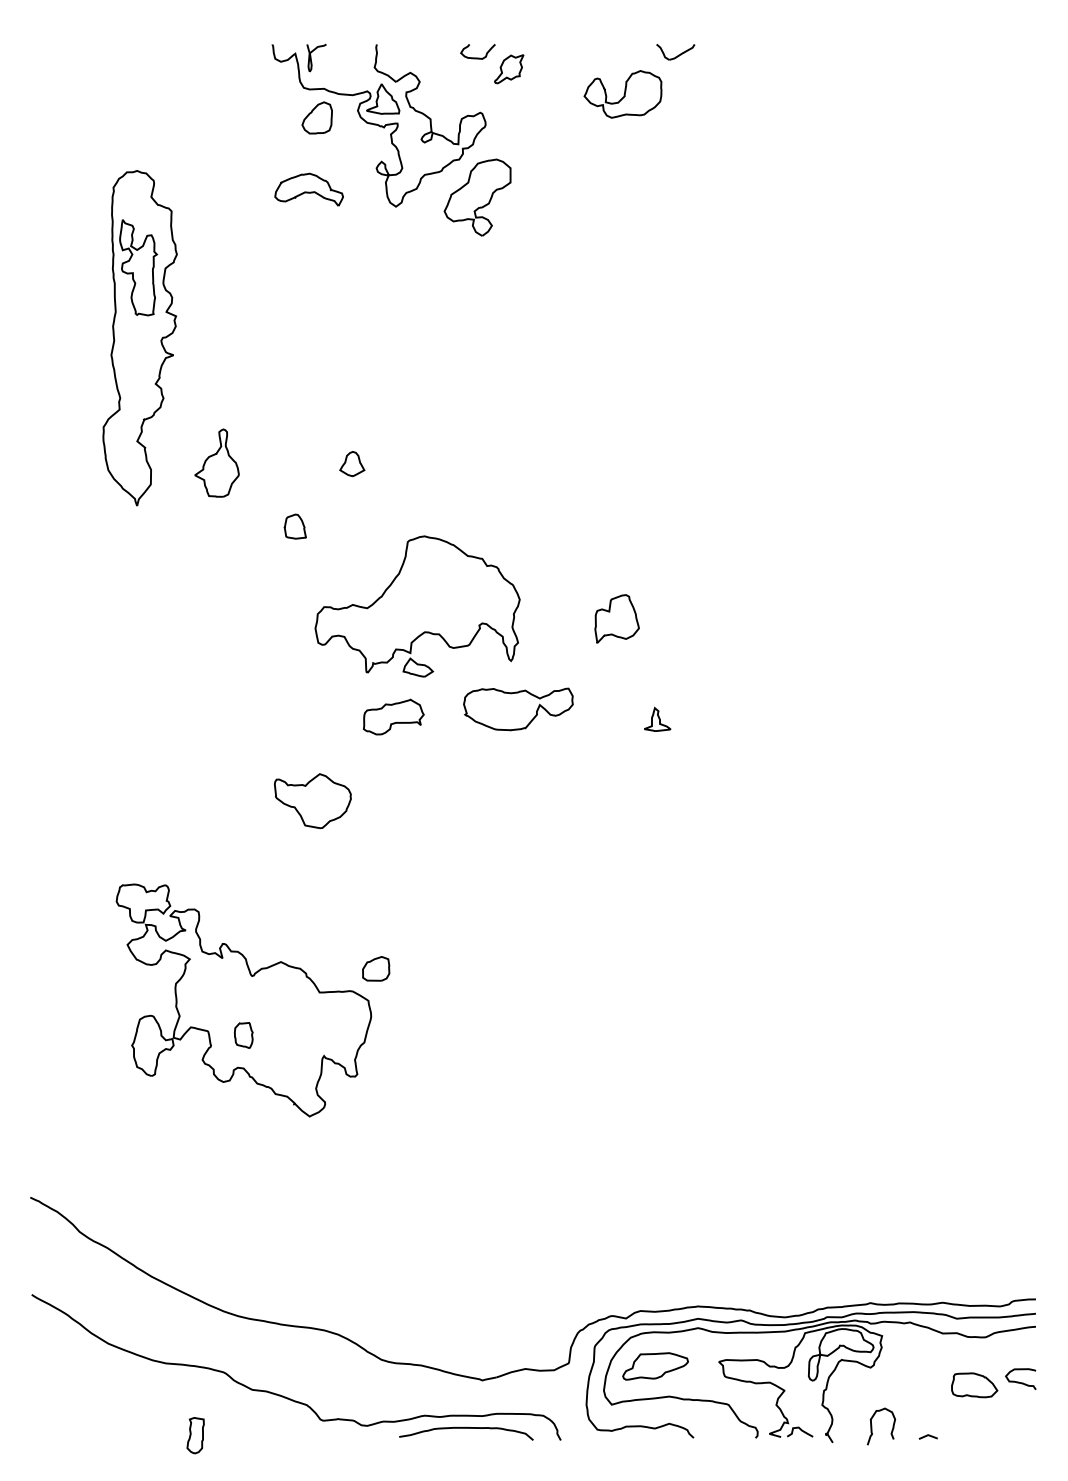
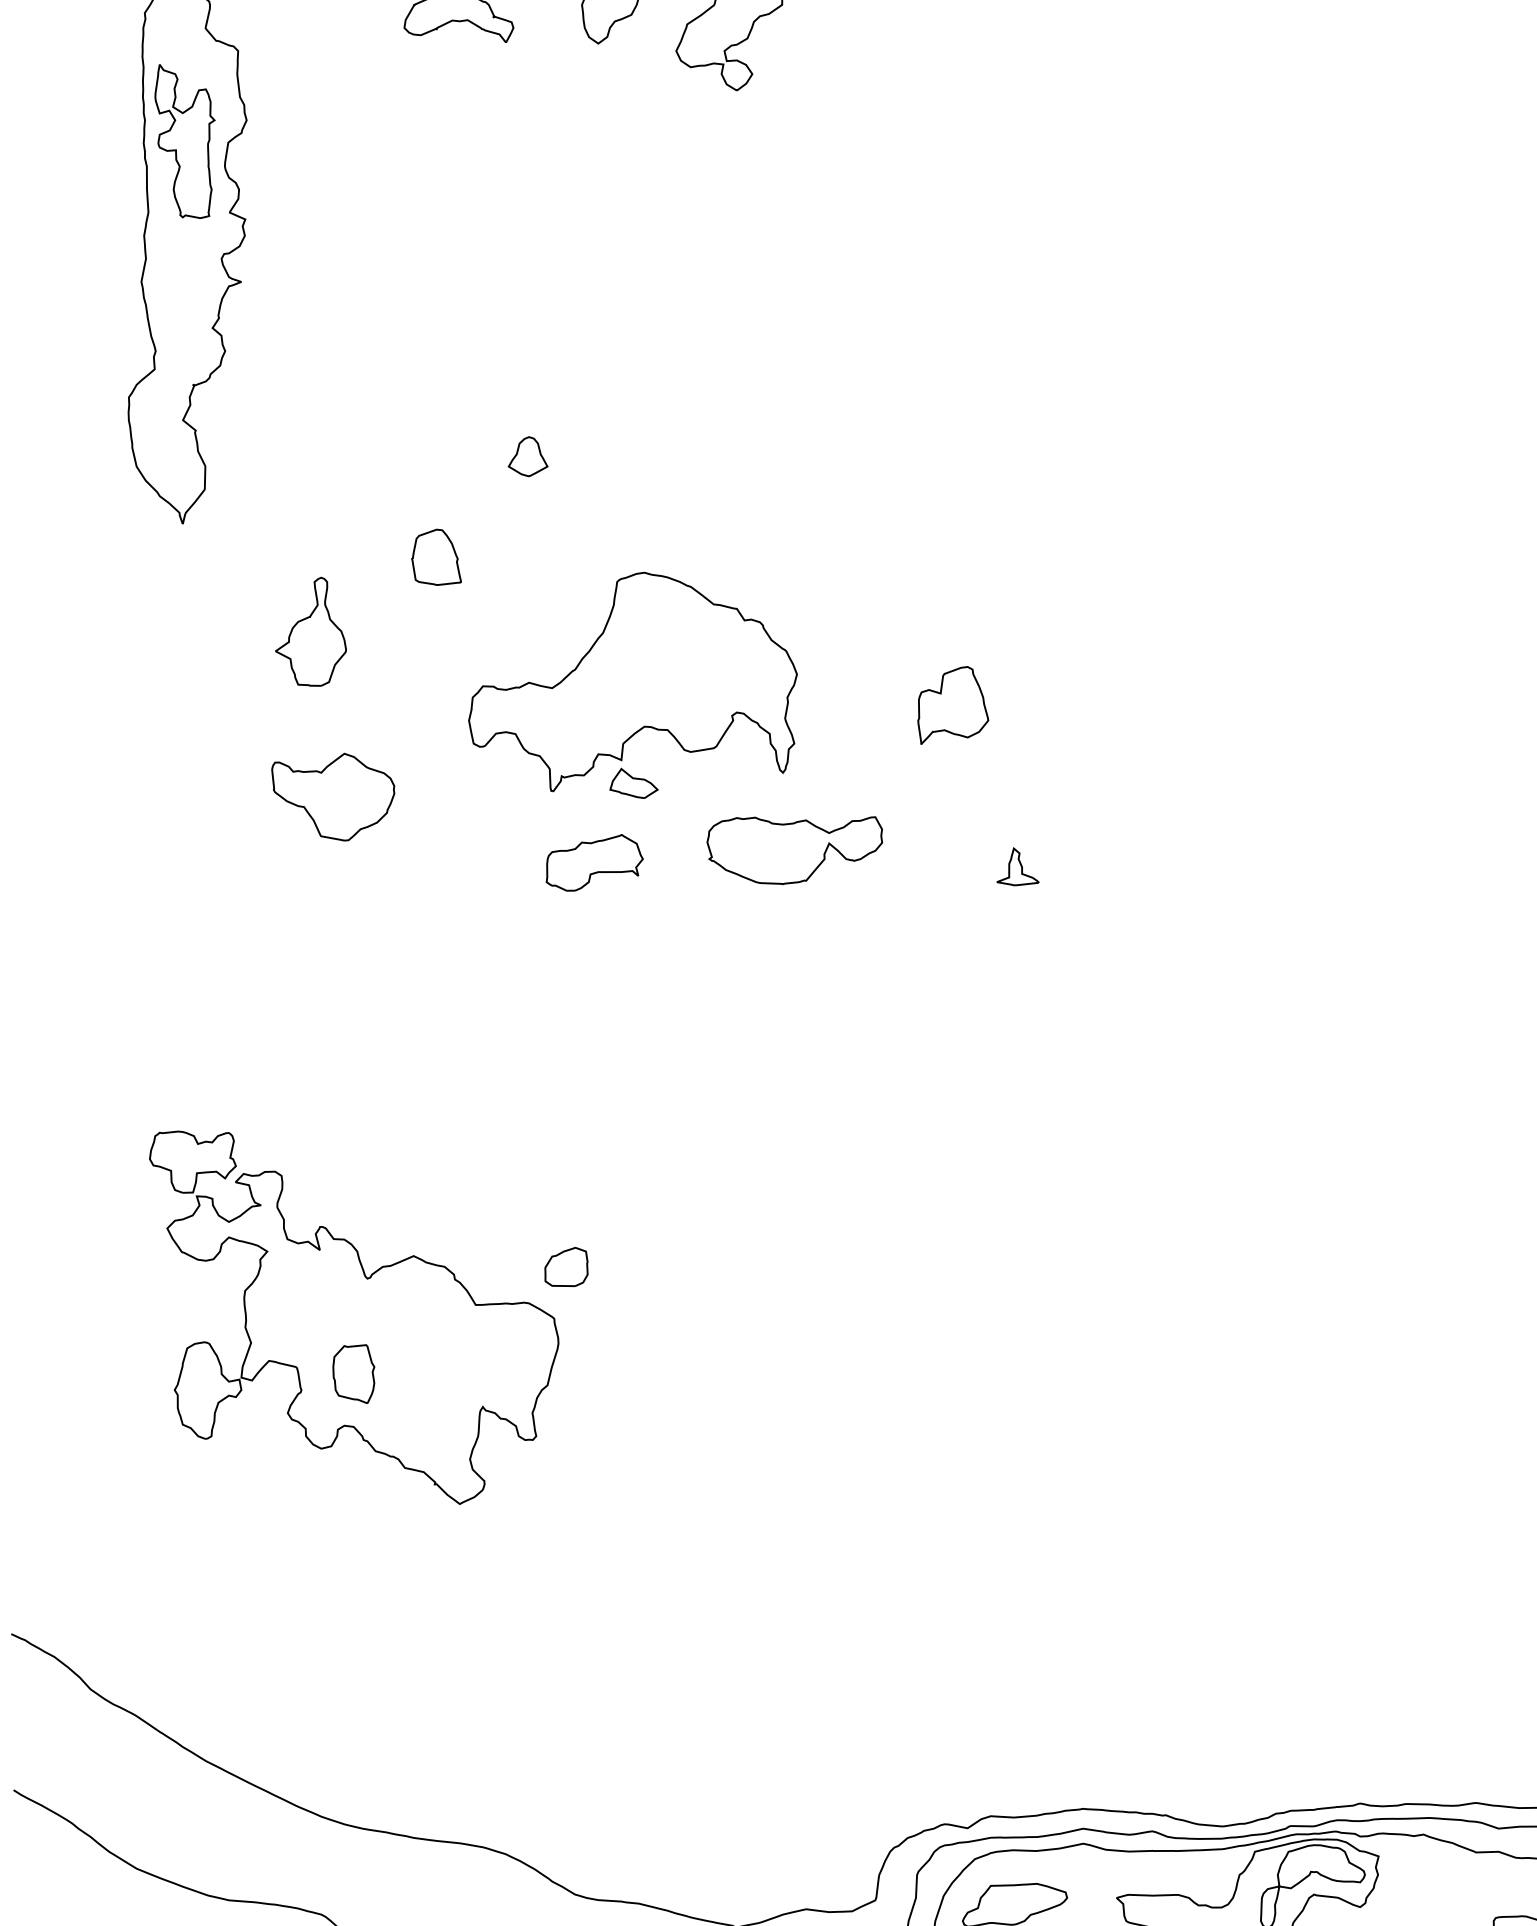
part: (216, 462) -> (310, 630), moved
part: (295, 526) -> (436, 556), size x1.43
part: (312, 801) -> (332, 797), moved
part: (243, 1035) -> (353, 1373), size x1.43

